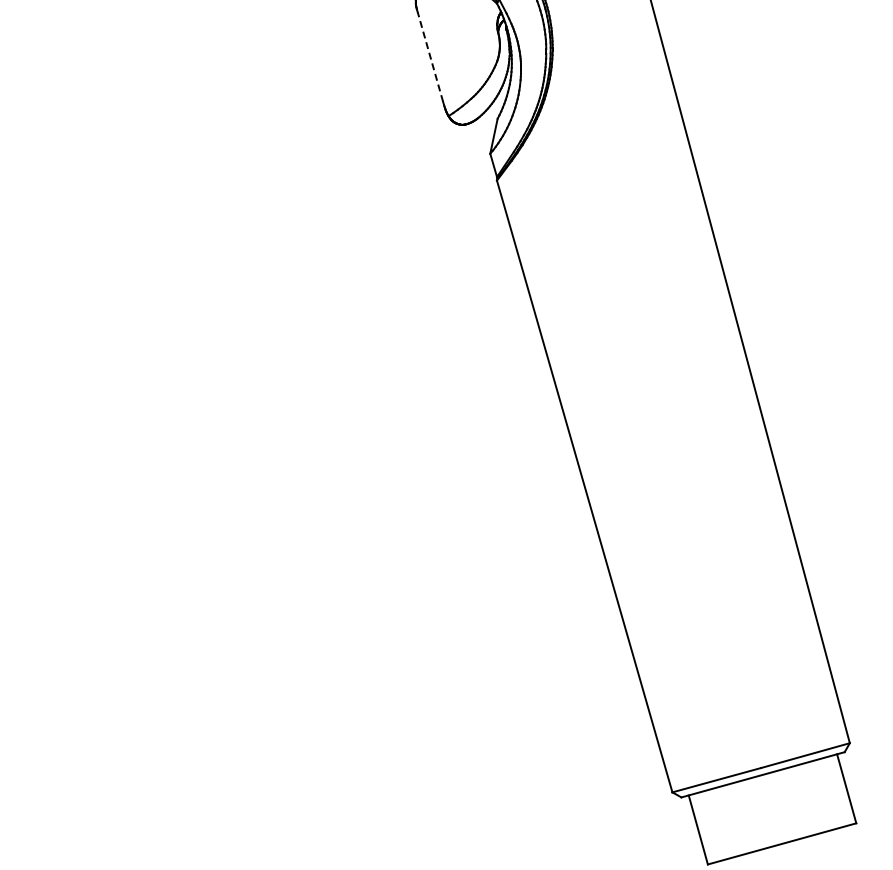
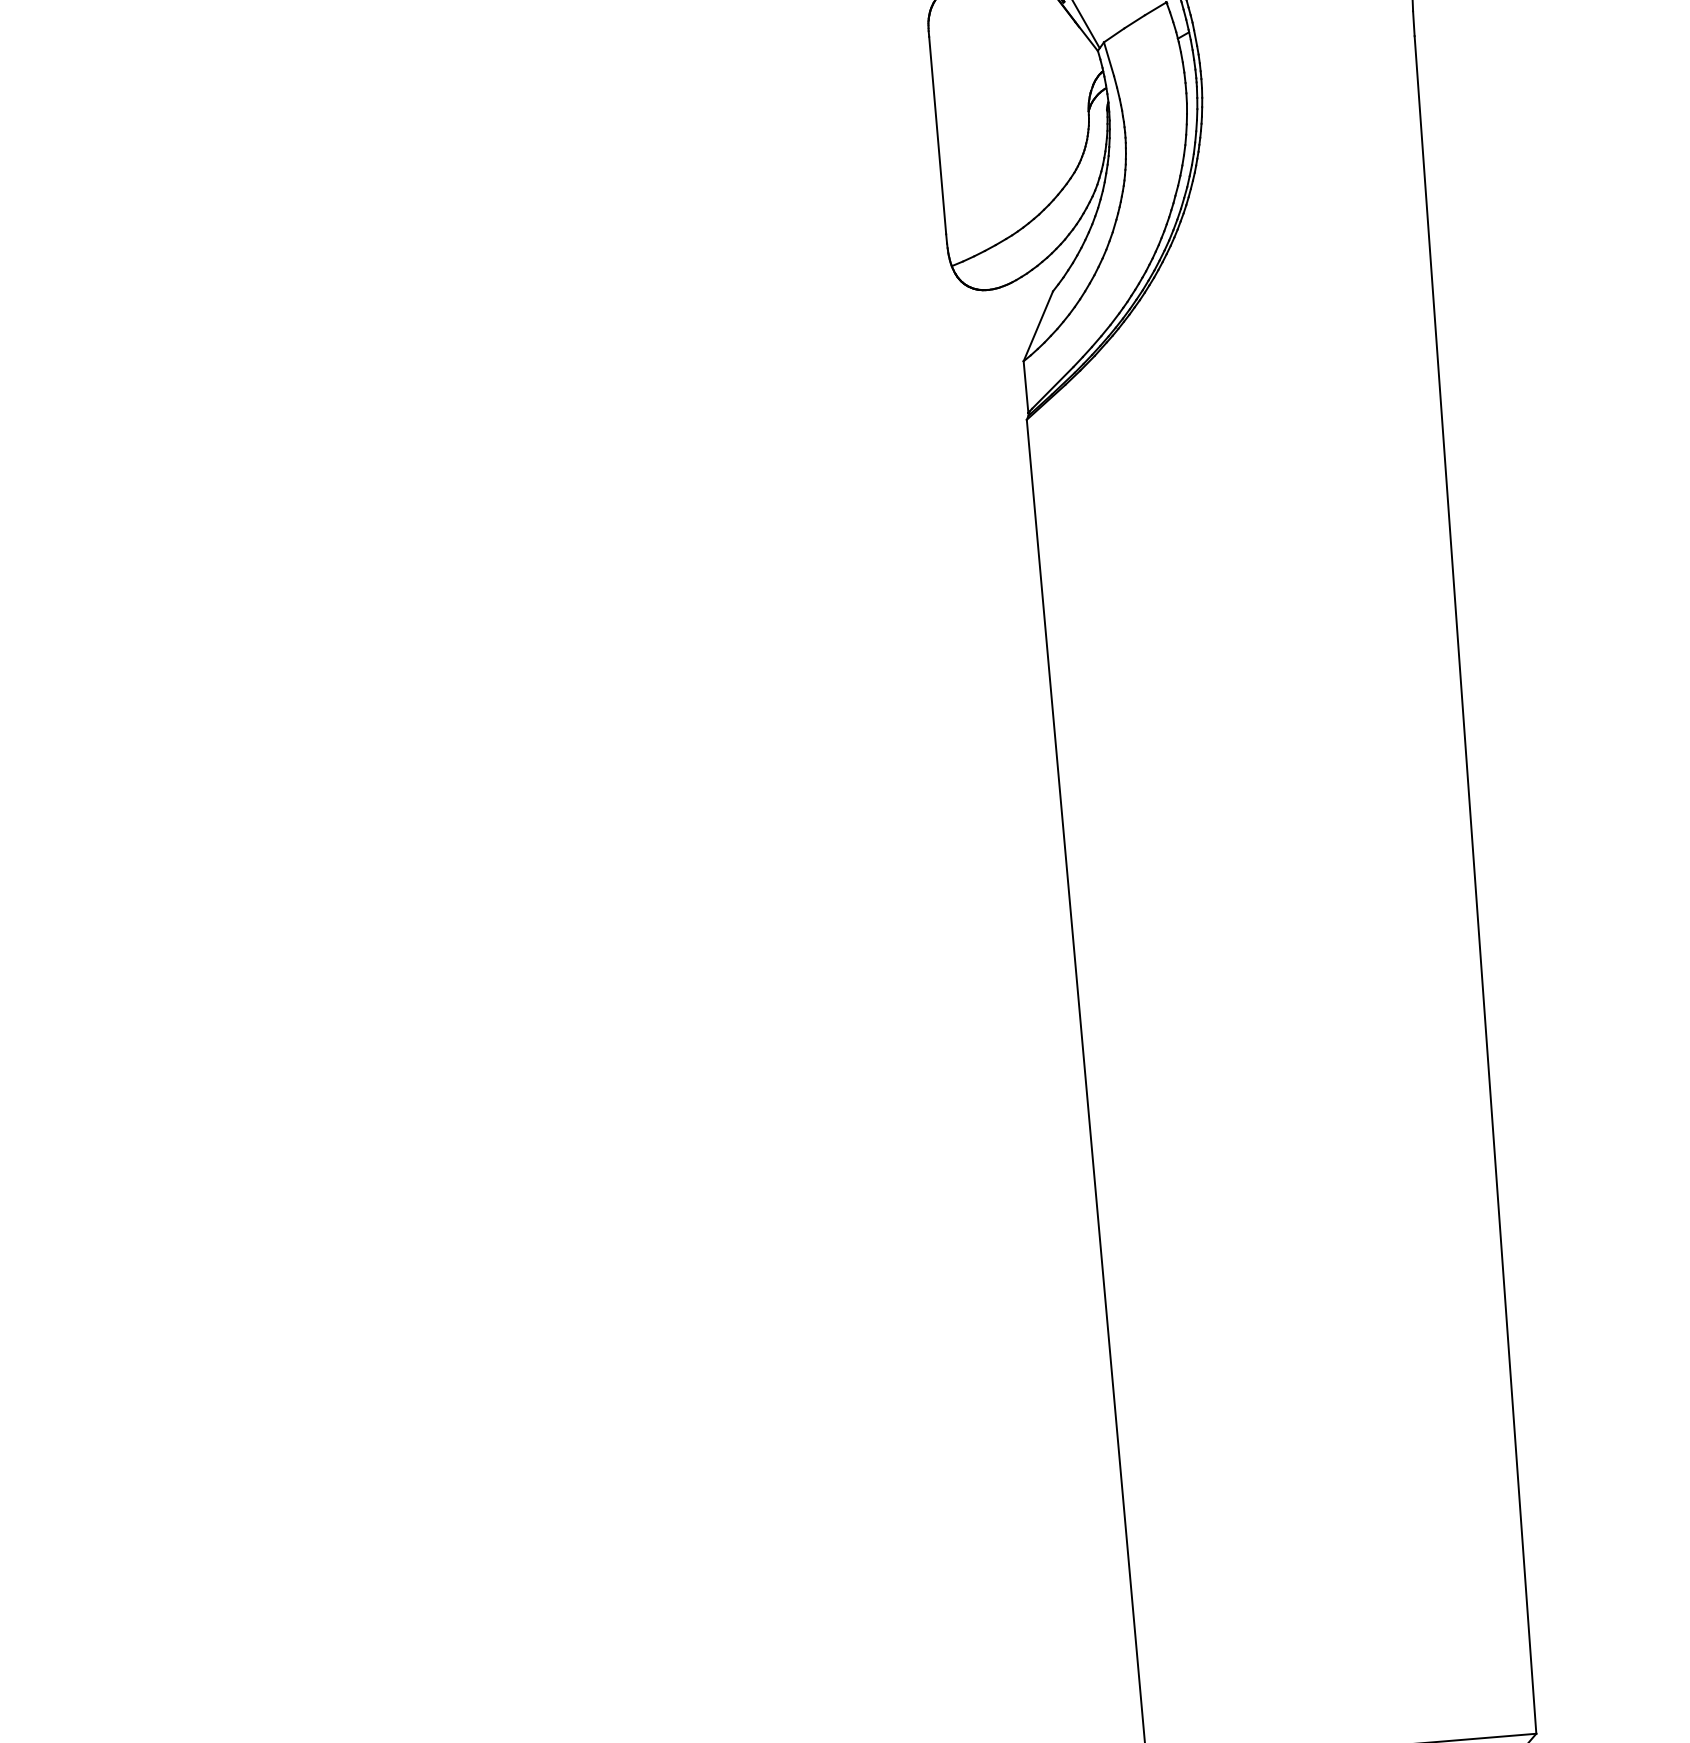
line: (430, 56) -> (938, 134), dashed -> solid

